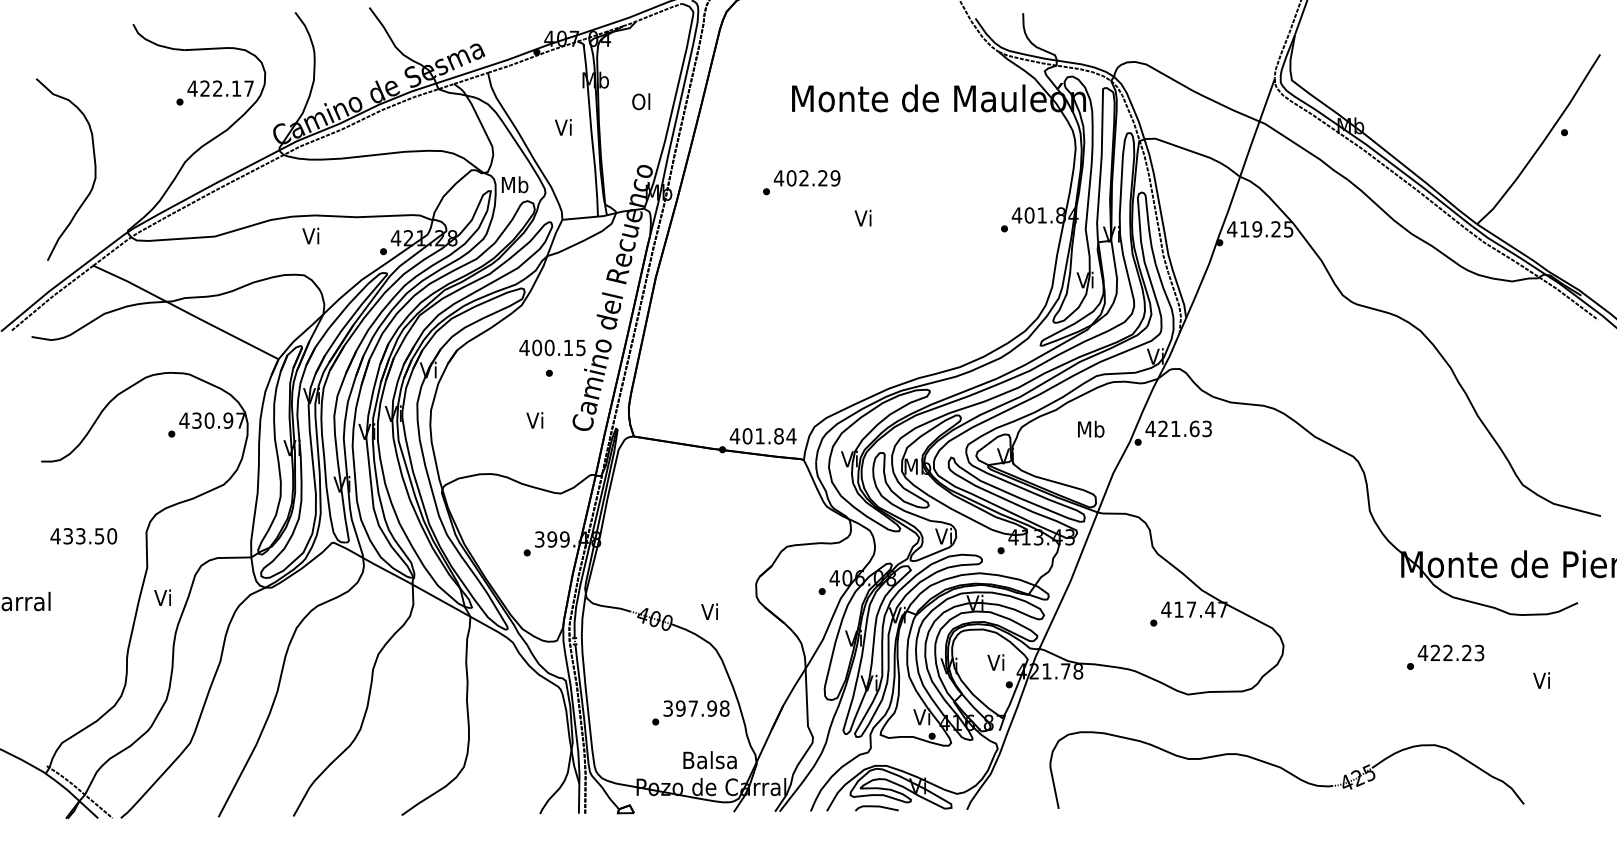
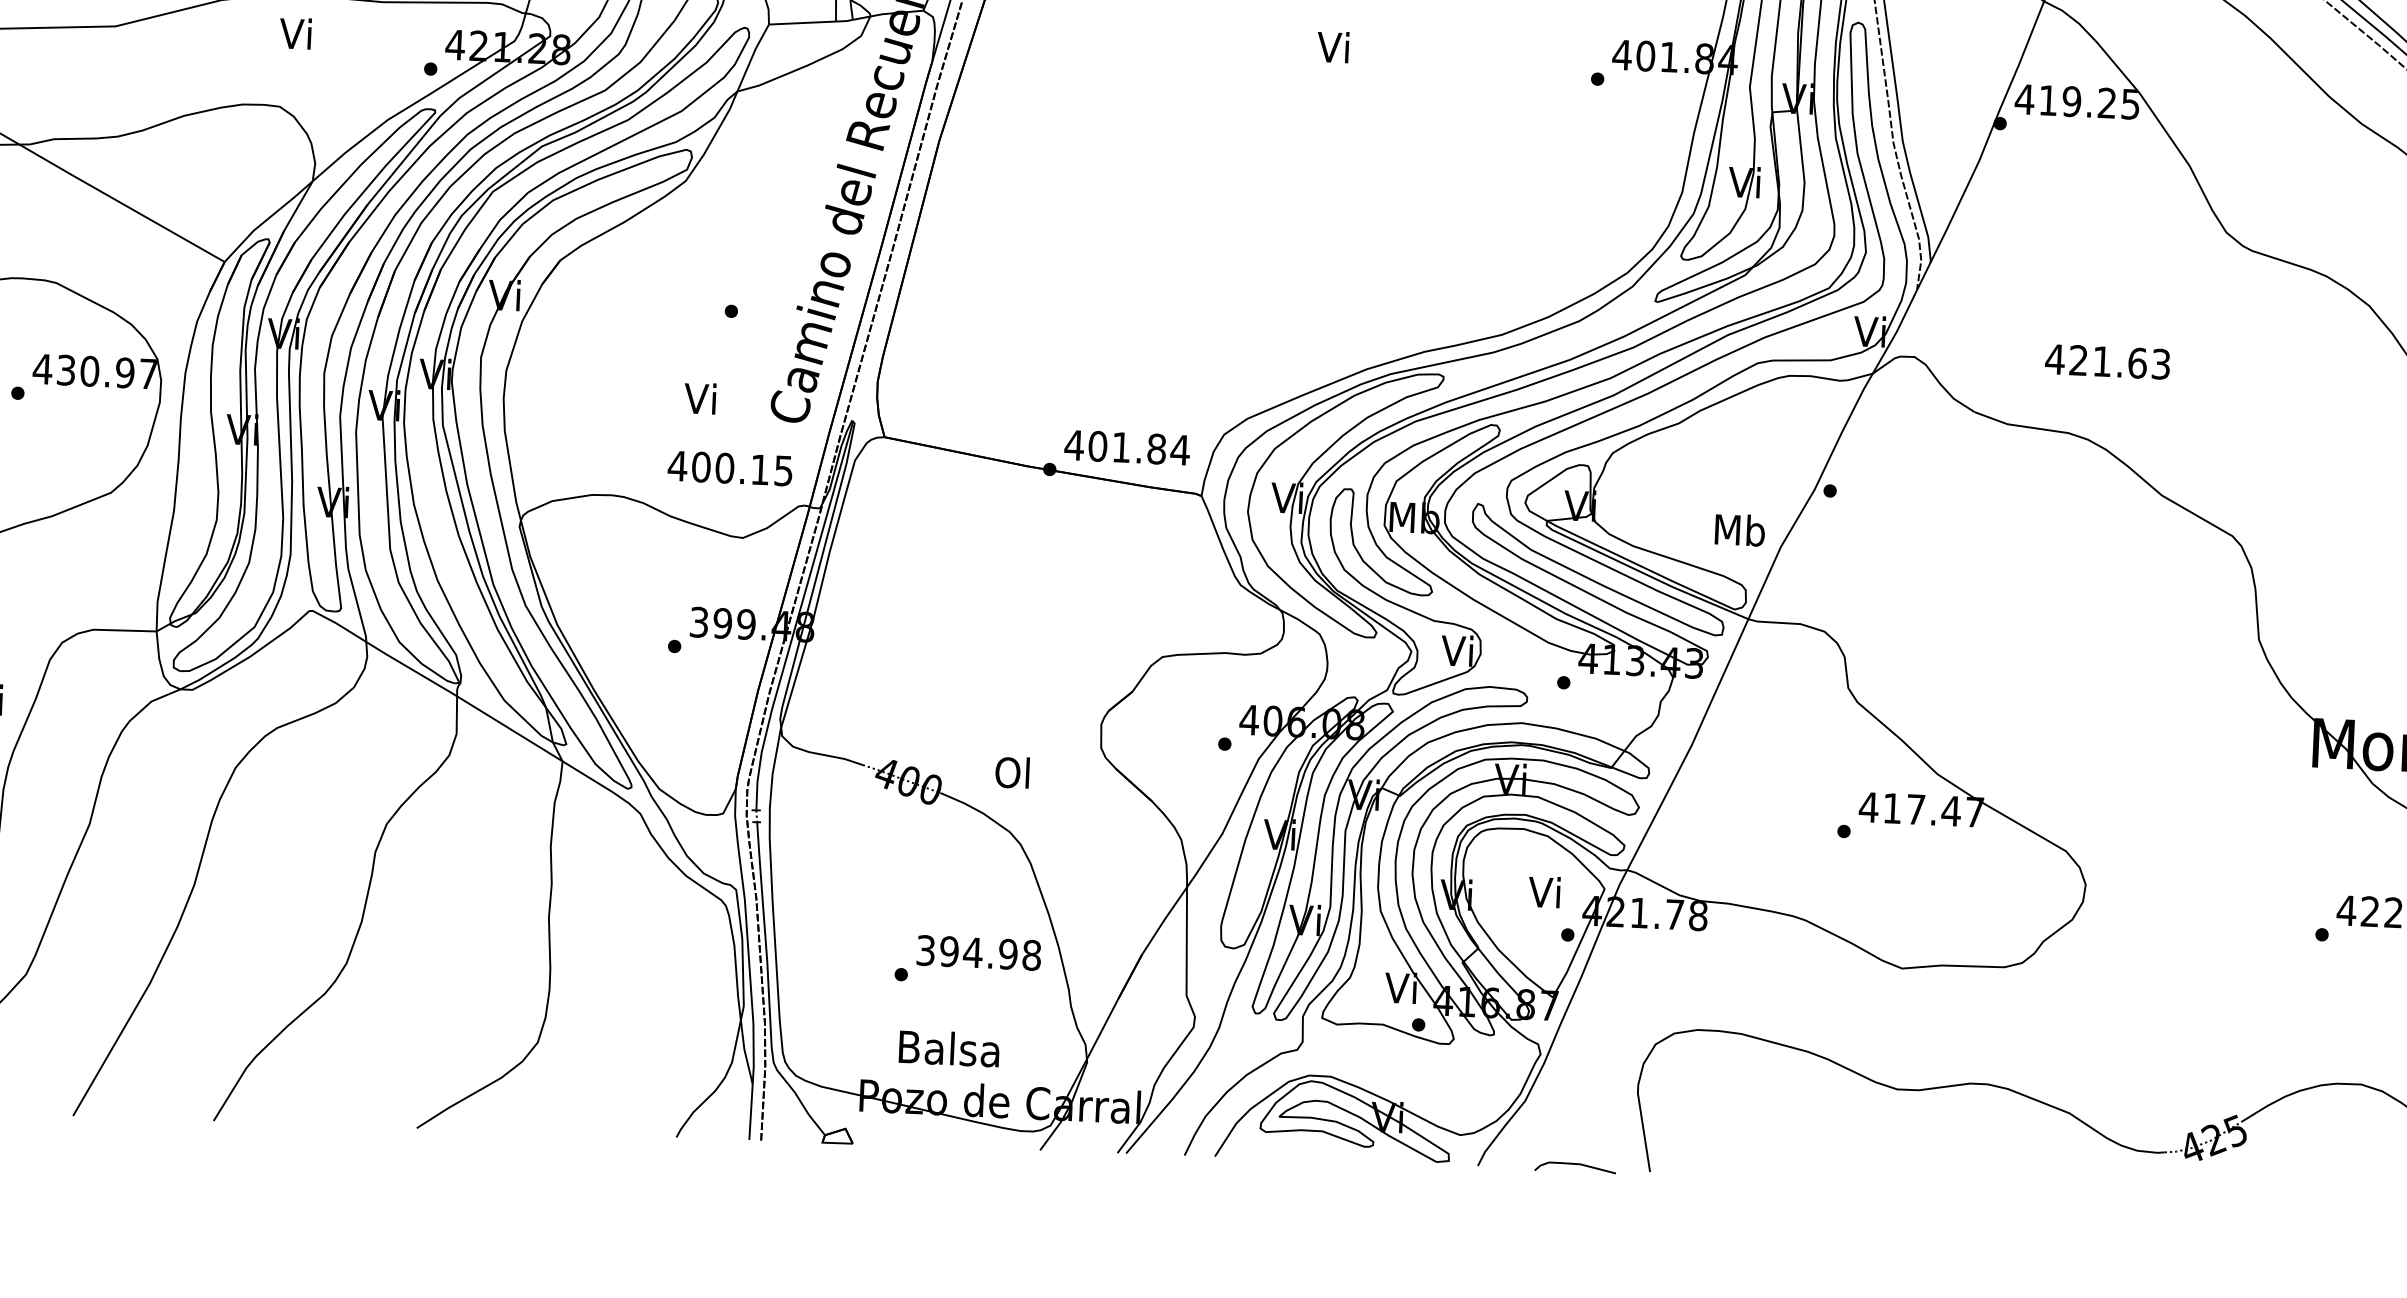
text: (552, 347) -> (730, 467), moved
text: (1091, 428) -> (1740, 528), moved
text: (1178, 428) -> (2107, 361), moved
text: (709, 611) -> (1011, 771), Vi -> Ol
text: (693, 708) -> (973, 952), 397.98 -> 394.98
text: (709, 760) -> (948, 1049), moved
curve: (876, 807) -> (1574, 1165), moved

